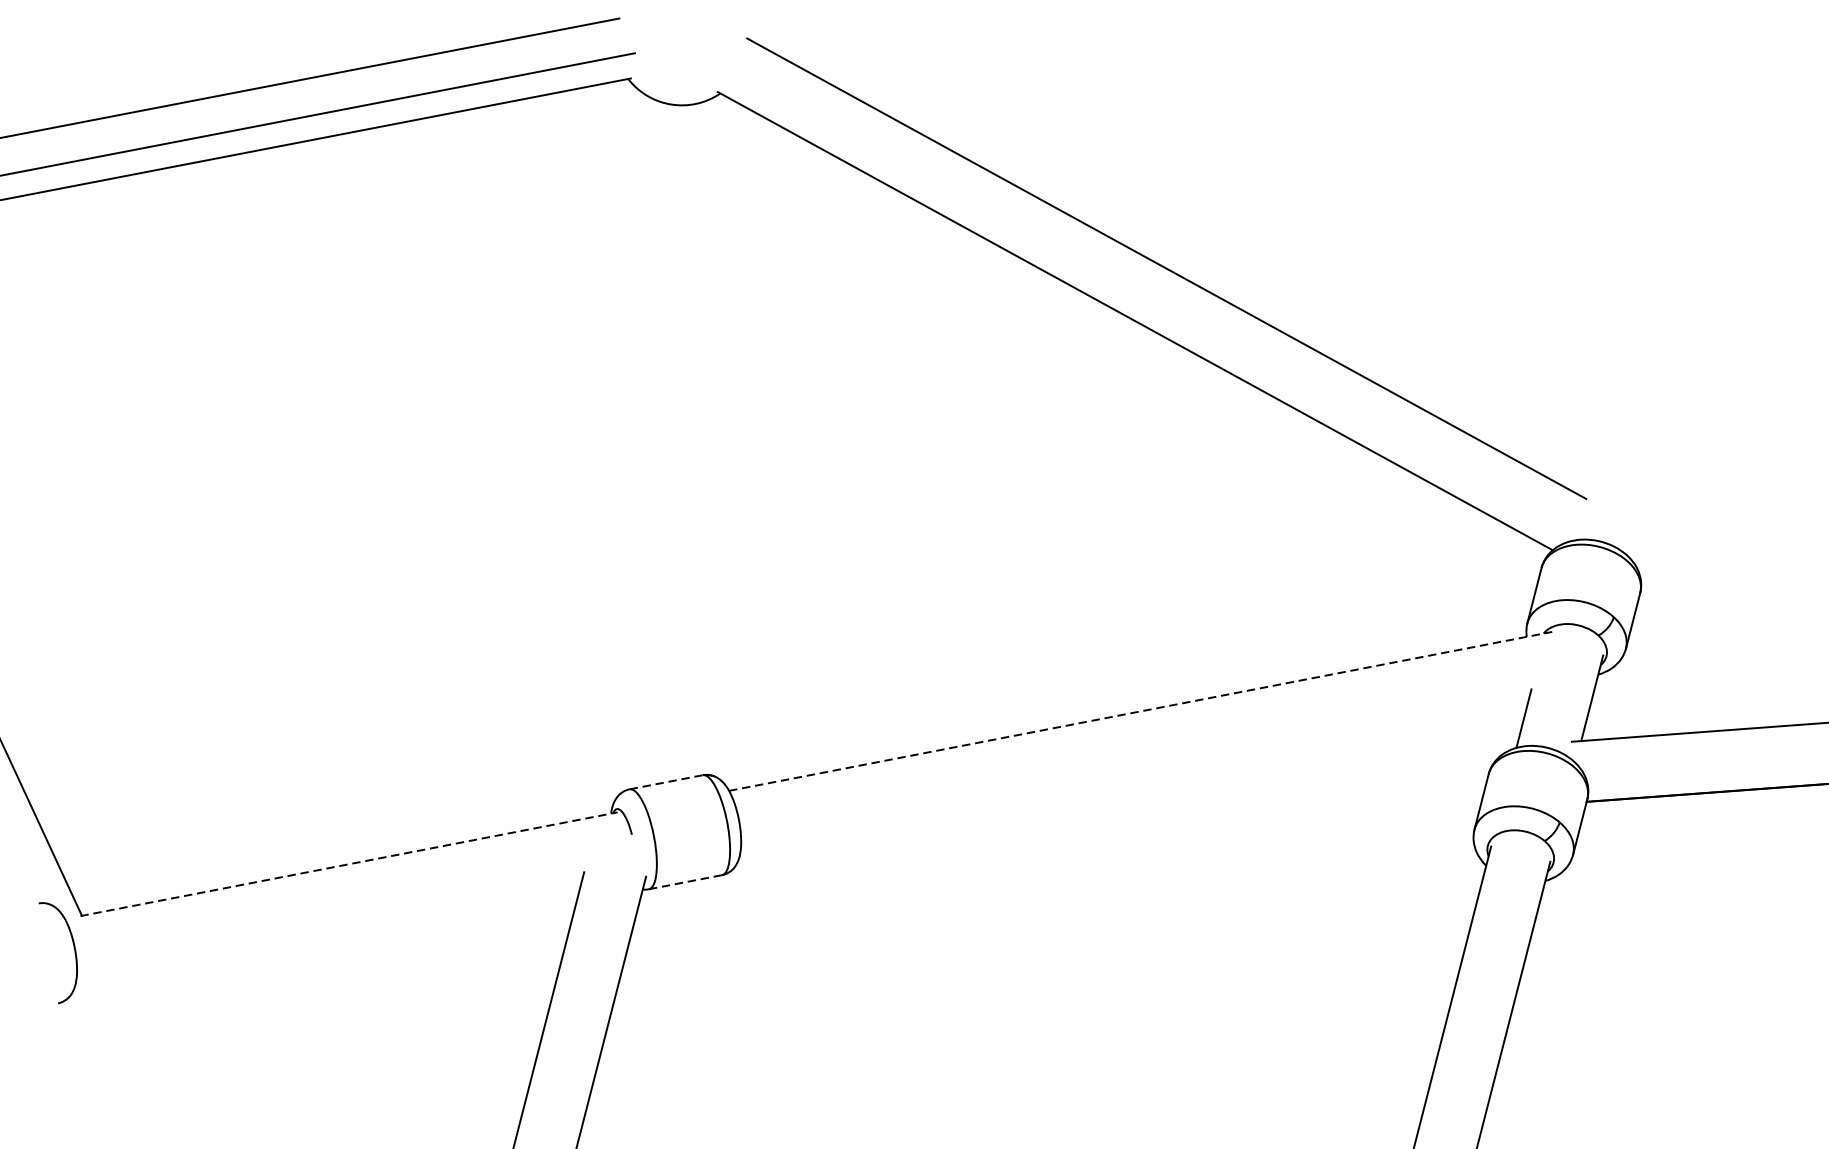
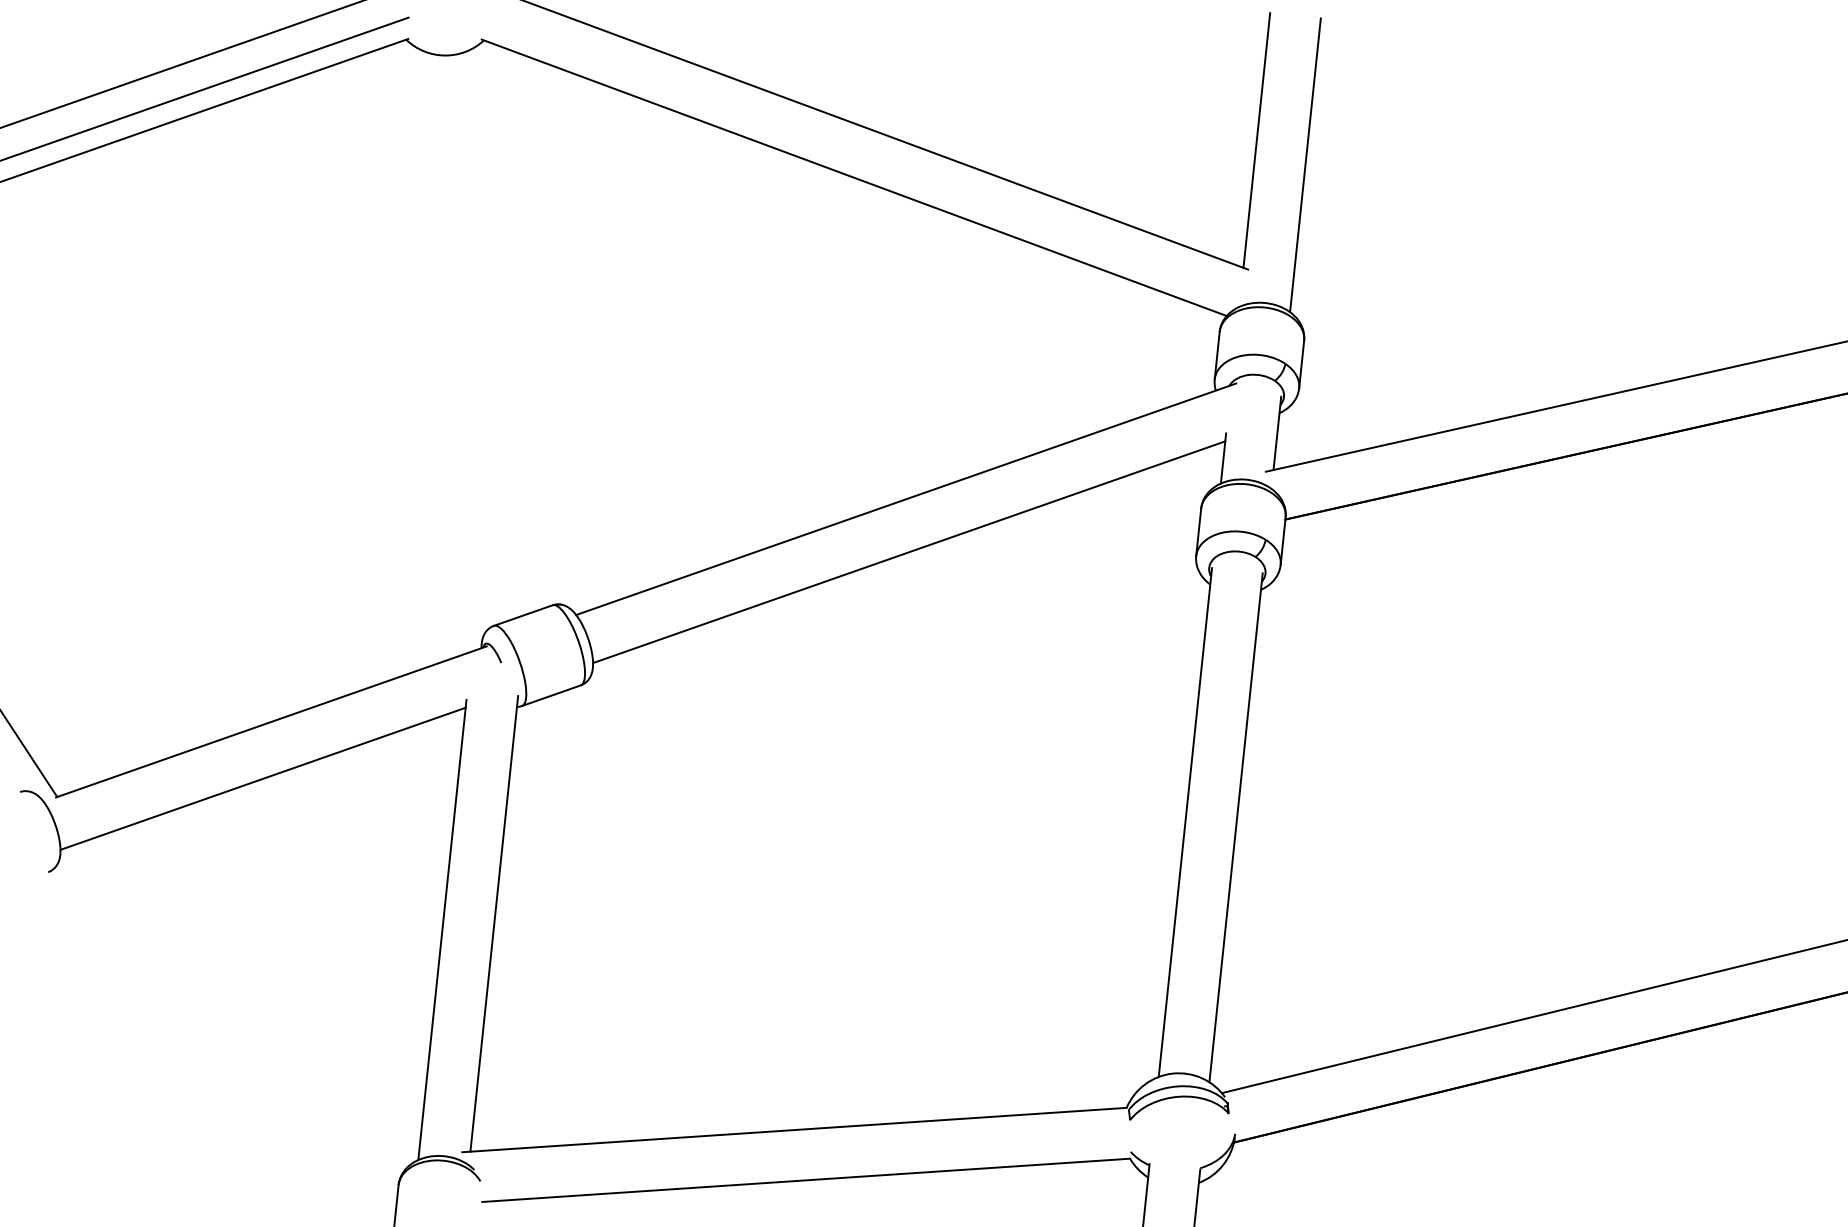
line: (1618, 347) -> (1256, 140), added
line: (1672, 385) -> (1305, 165), added
line: (1140, 711) -> (906, 499), dashed -> solid
line: (1135, 775) -> (909, 552), added
line: (666, 782) -> (523, 615), dashed -> solid
line: (349, 863) -> (271, 721), dashed -> solid
line: (685, 881) -> (551, 695), dashed -> solid
line: (328, 929) -> (262, 778), added

